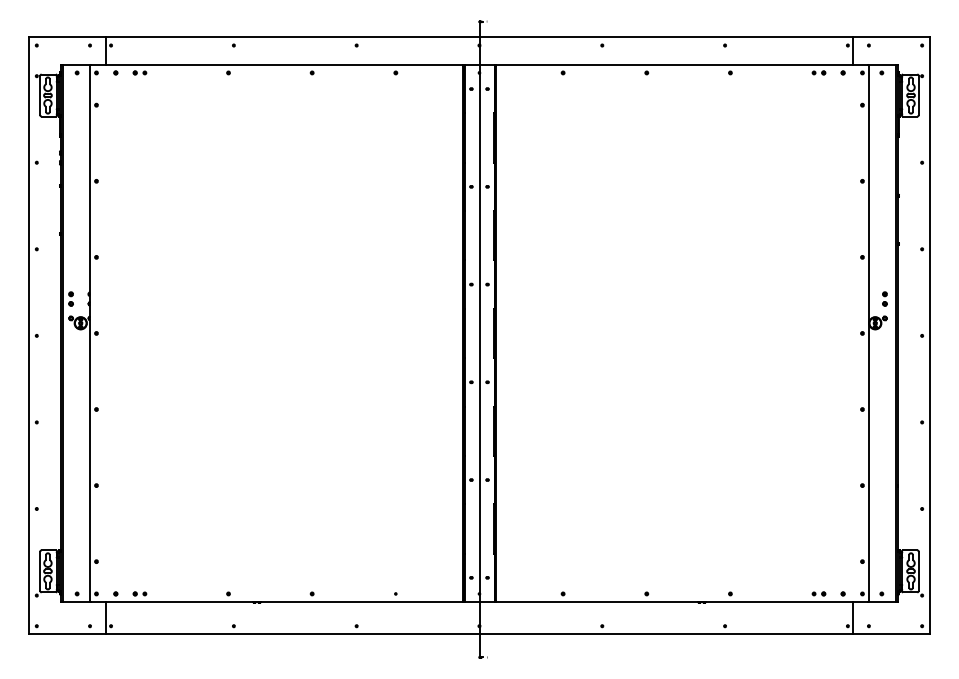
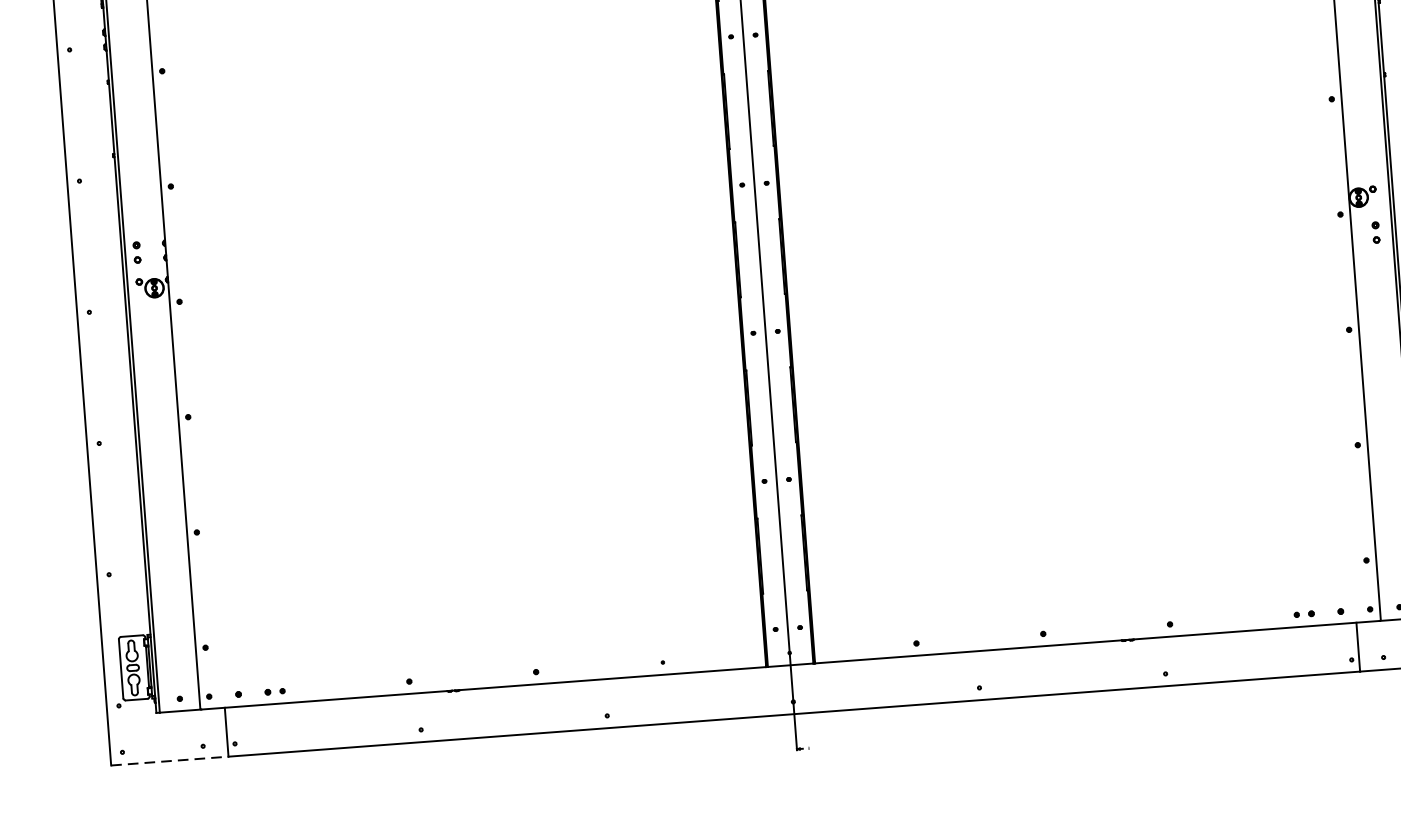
part: (884, 298) -> (1375, 231), moved
line: (67, 634) -> (169, 761), solid -> dashed

